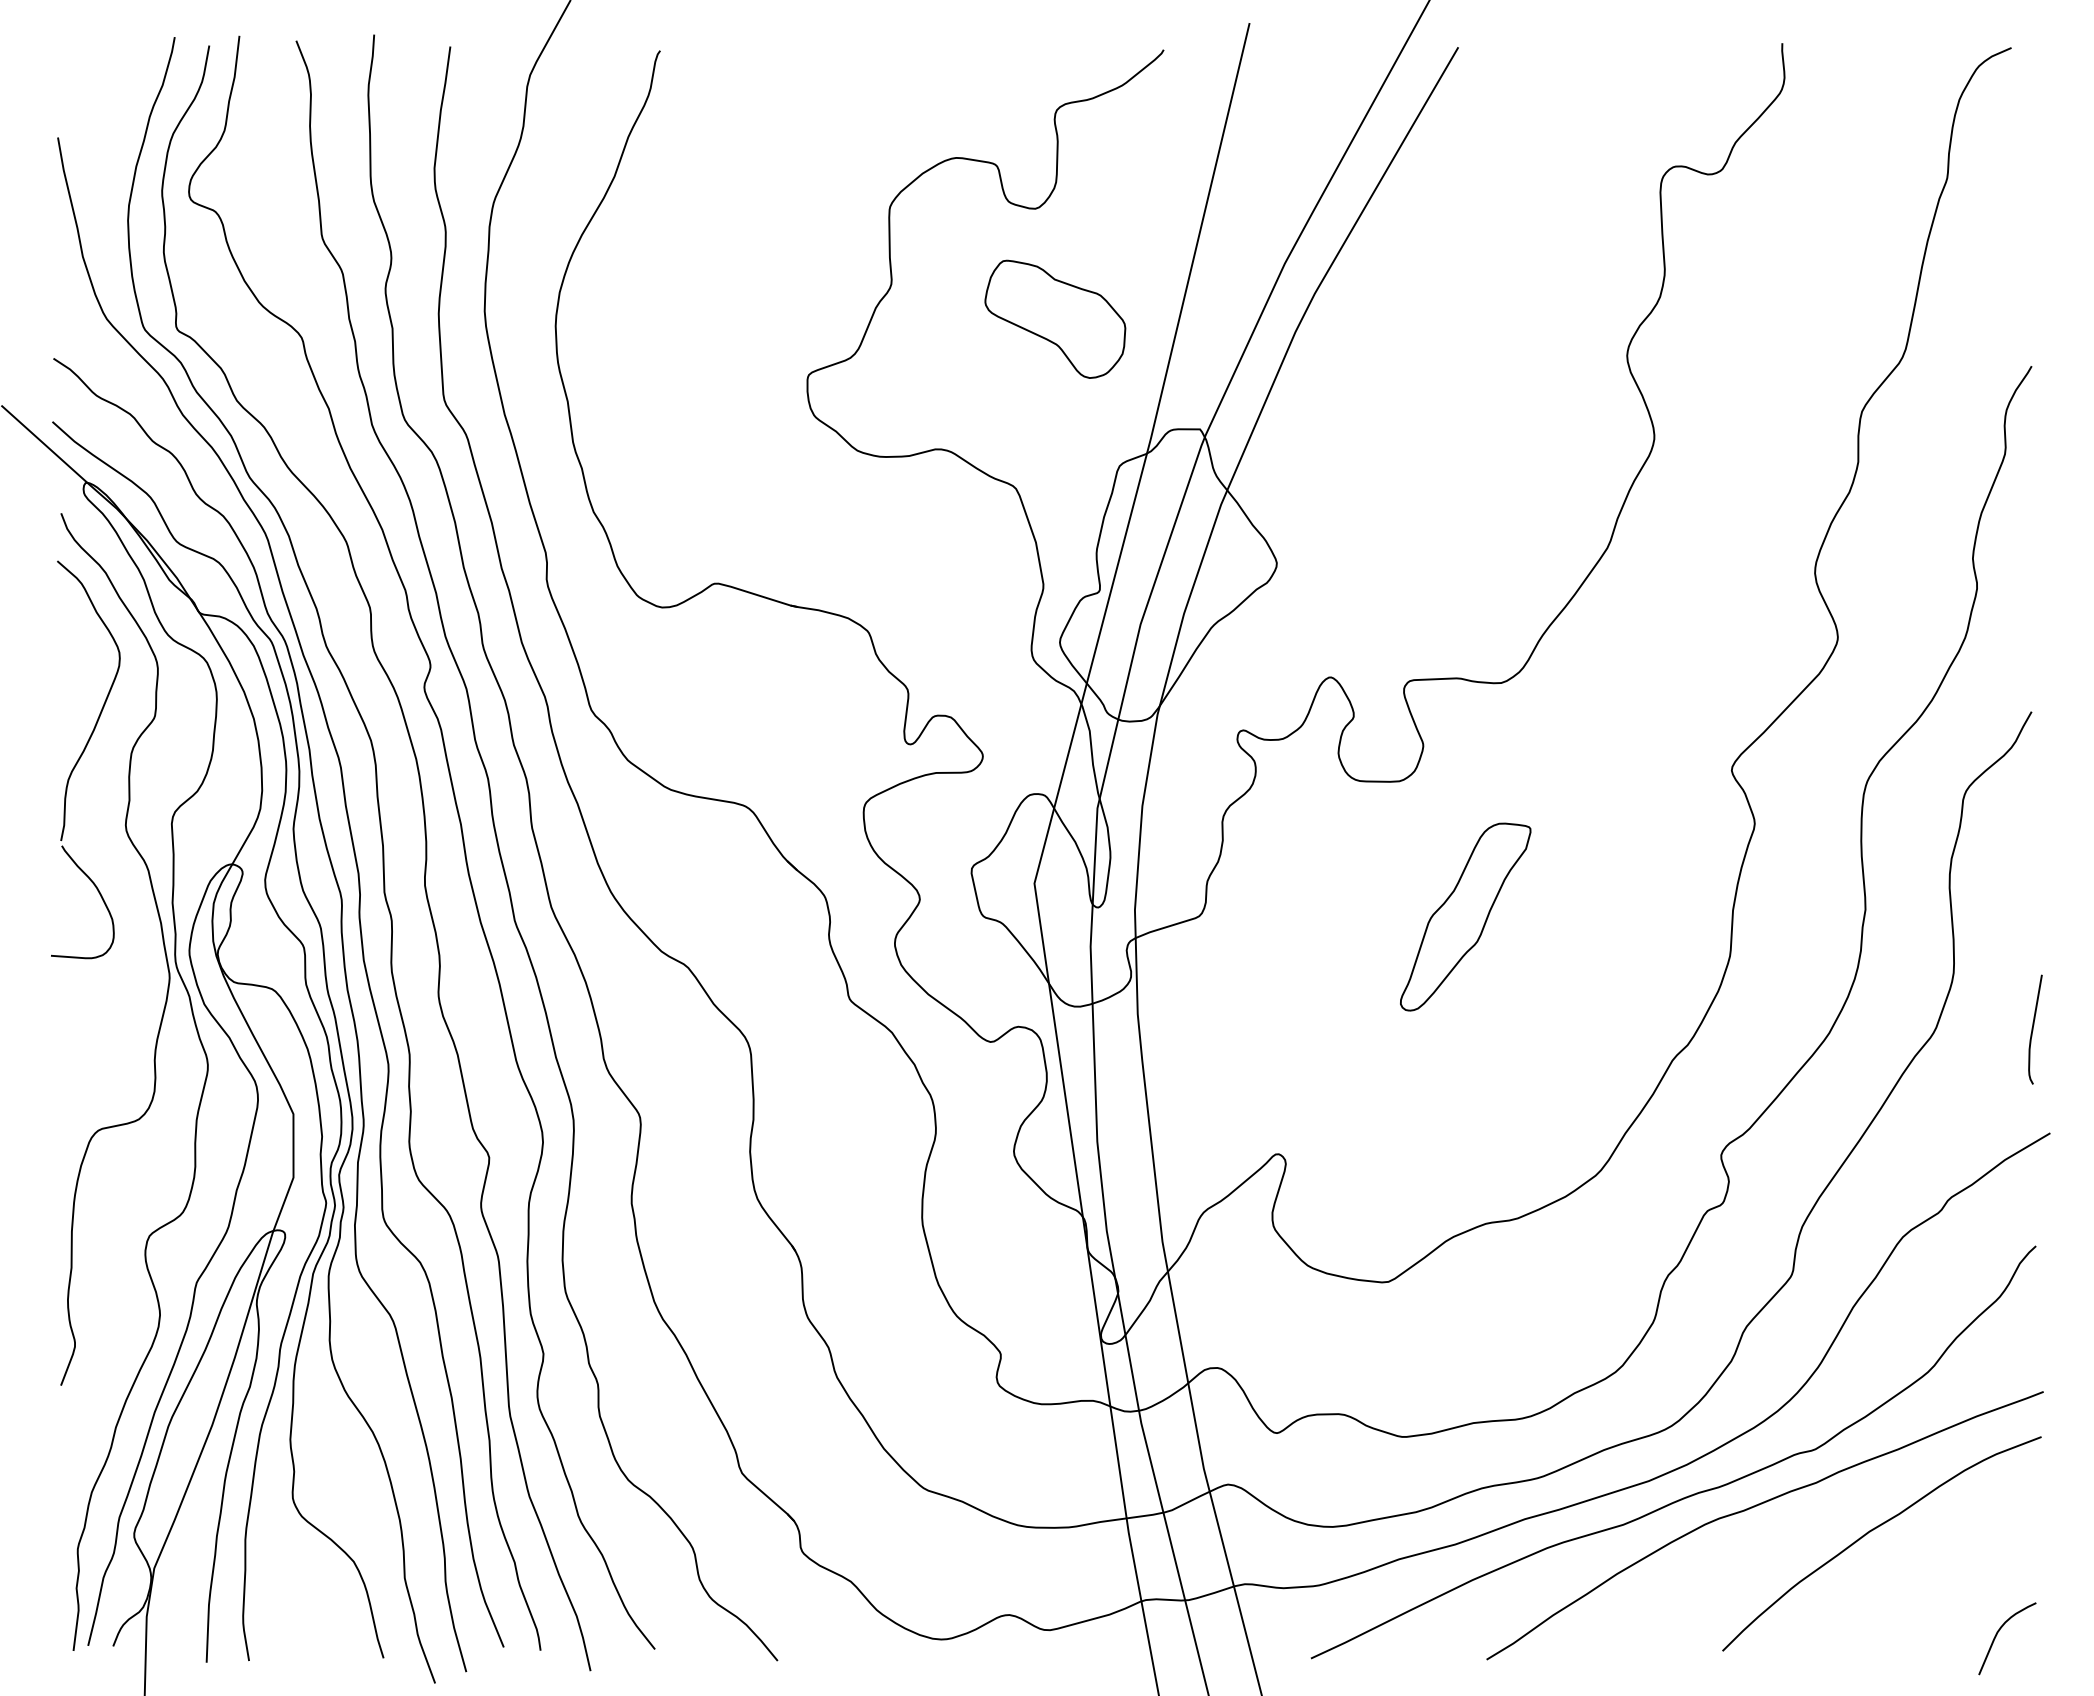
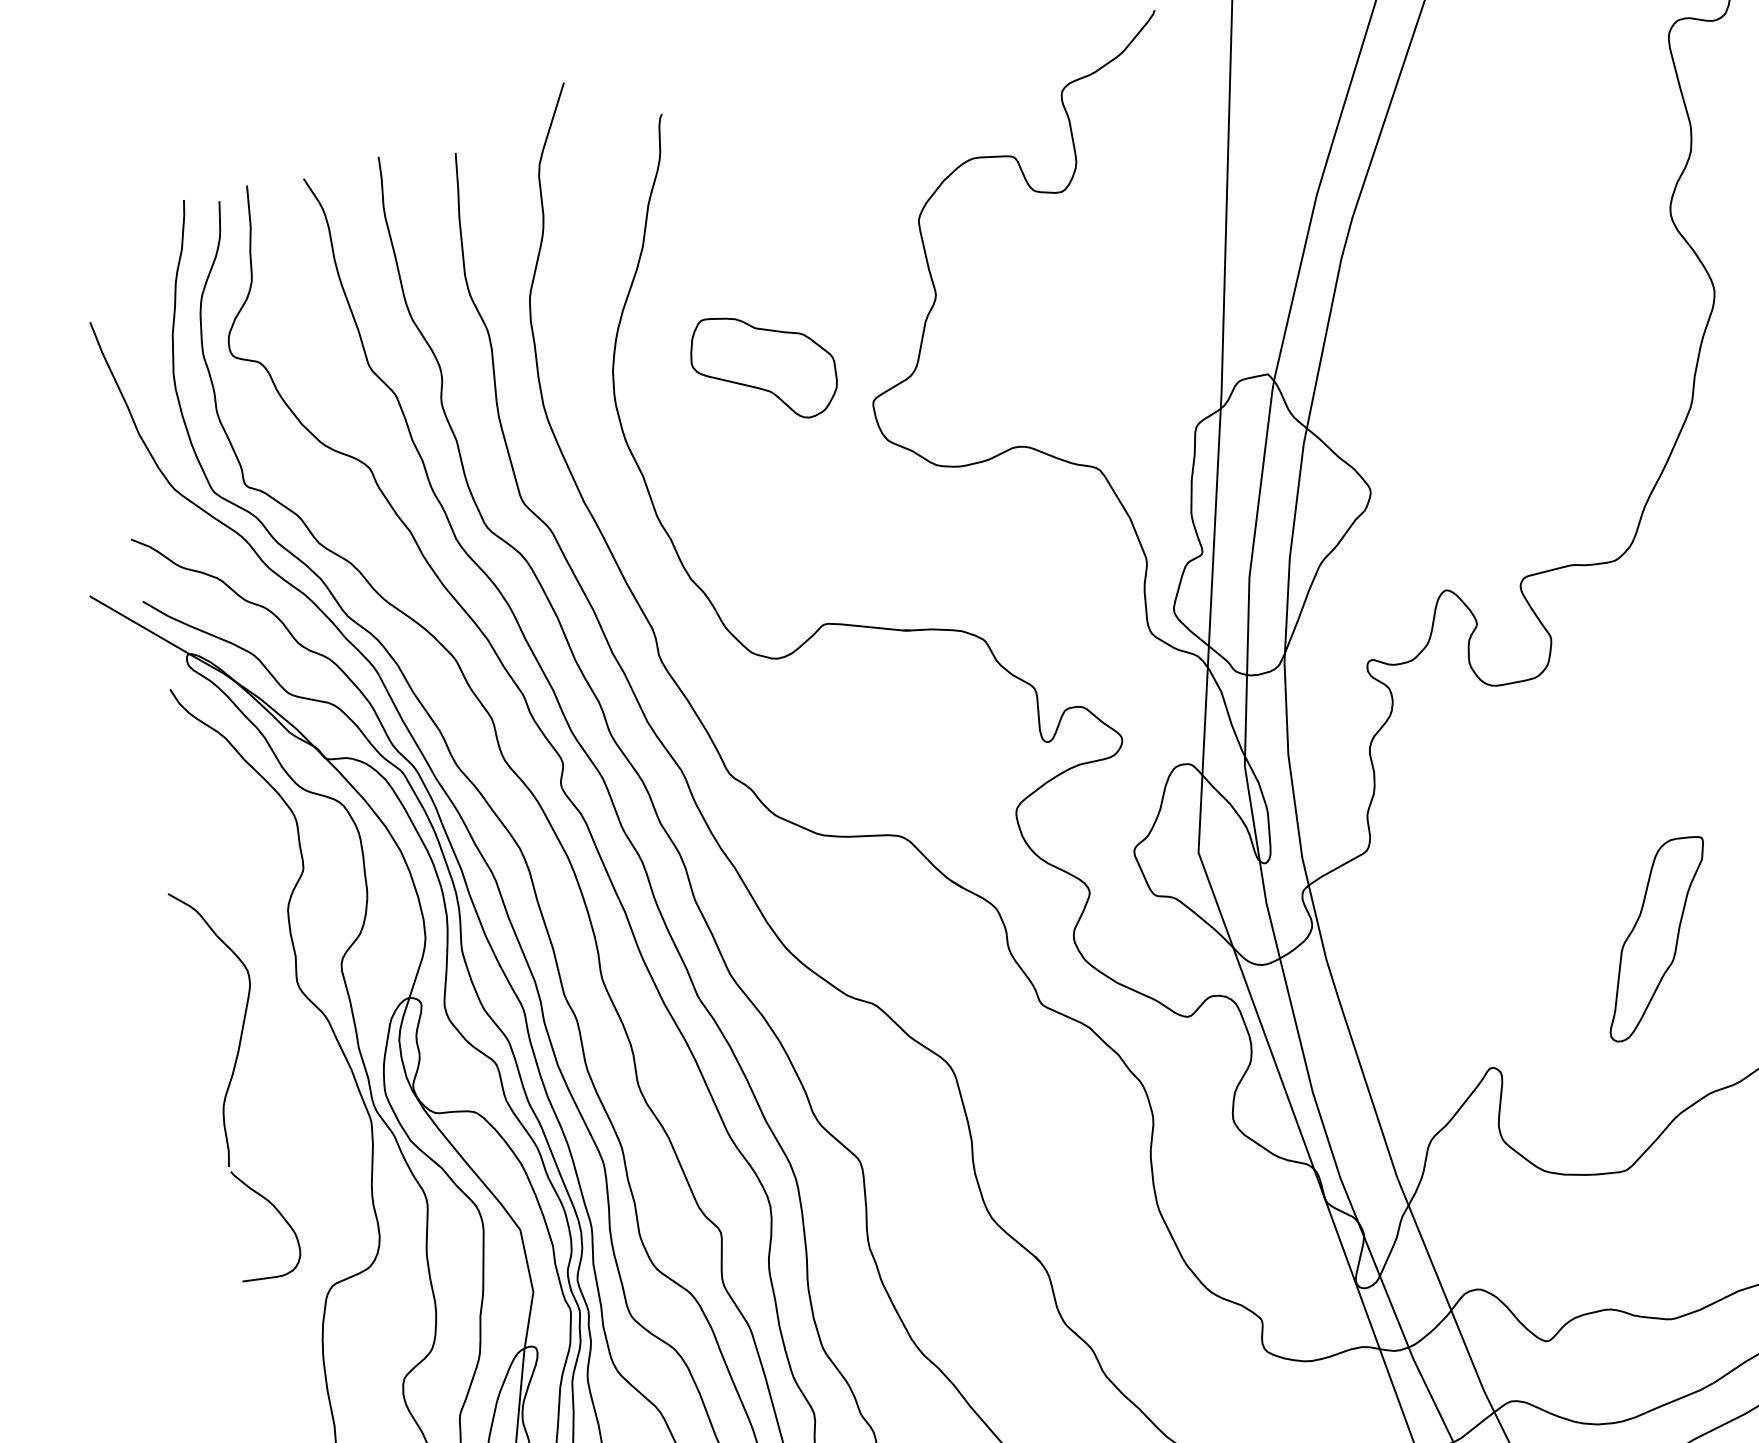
part: (1055, 318) -> (763, 366), moved
part: (85, 759) -> (236, 1082), moved
part: (1465, 916) -> (1656, 937), moved

